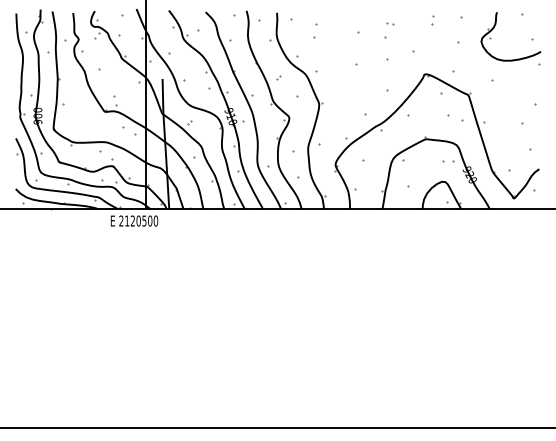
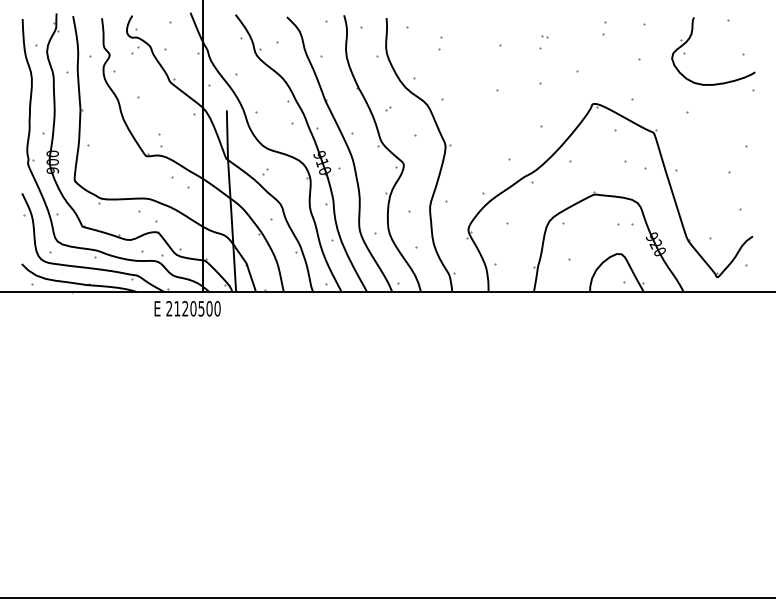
part: (389, 30) -> (543, 42), size x0.62
part: (315, 31) -> (440, 44), size x0.62

